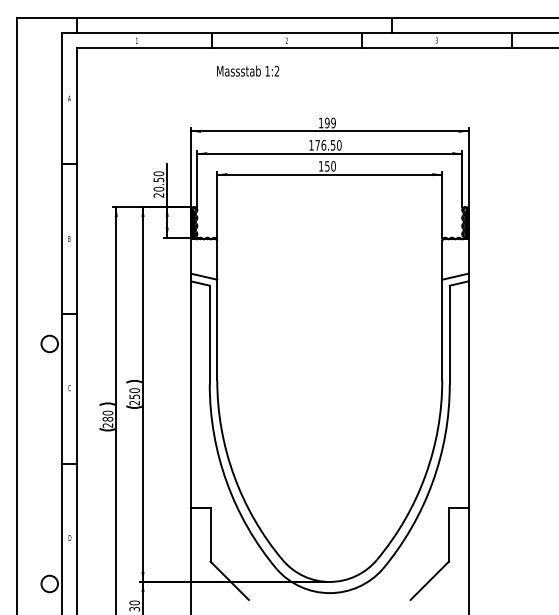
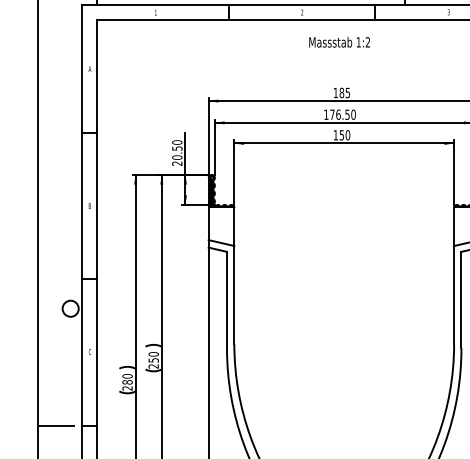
text: (248, 70) -> (340, 41), moved
text: (330, 122) -> (344, 92), 199 -> 185
line: (34, 463) -> (55, 425), added

